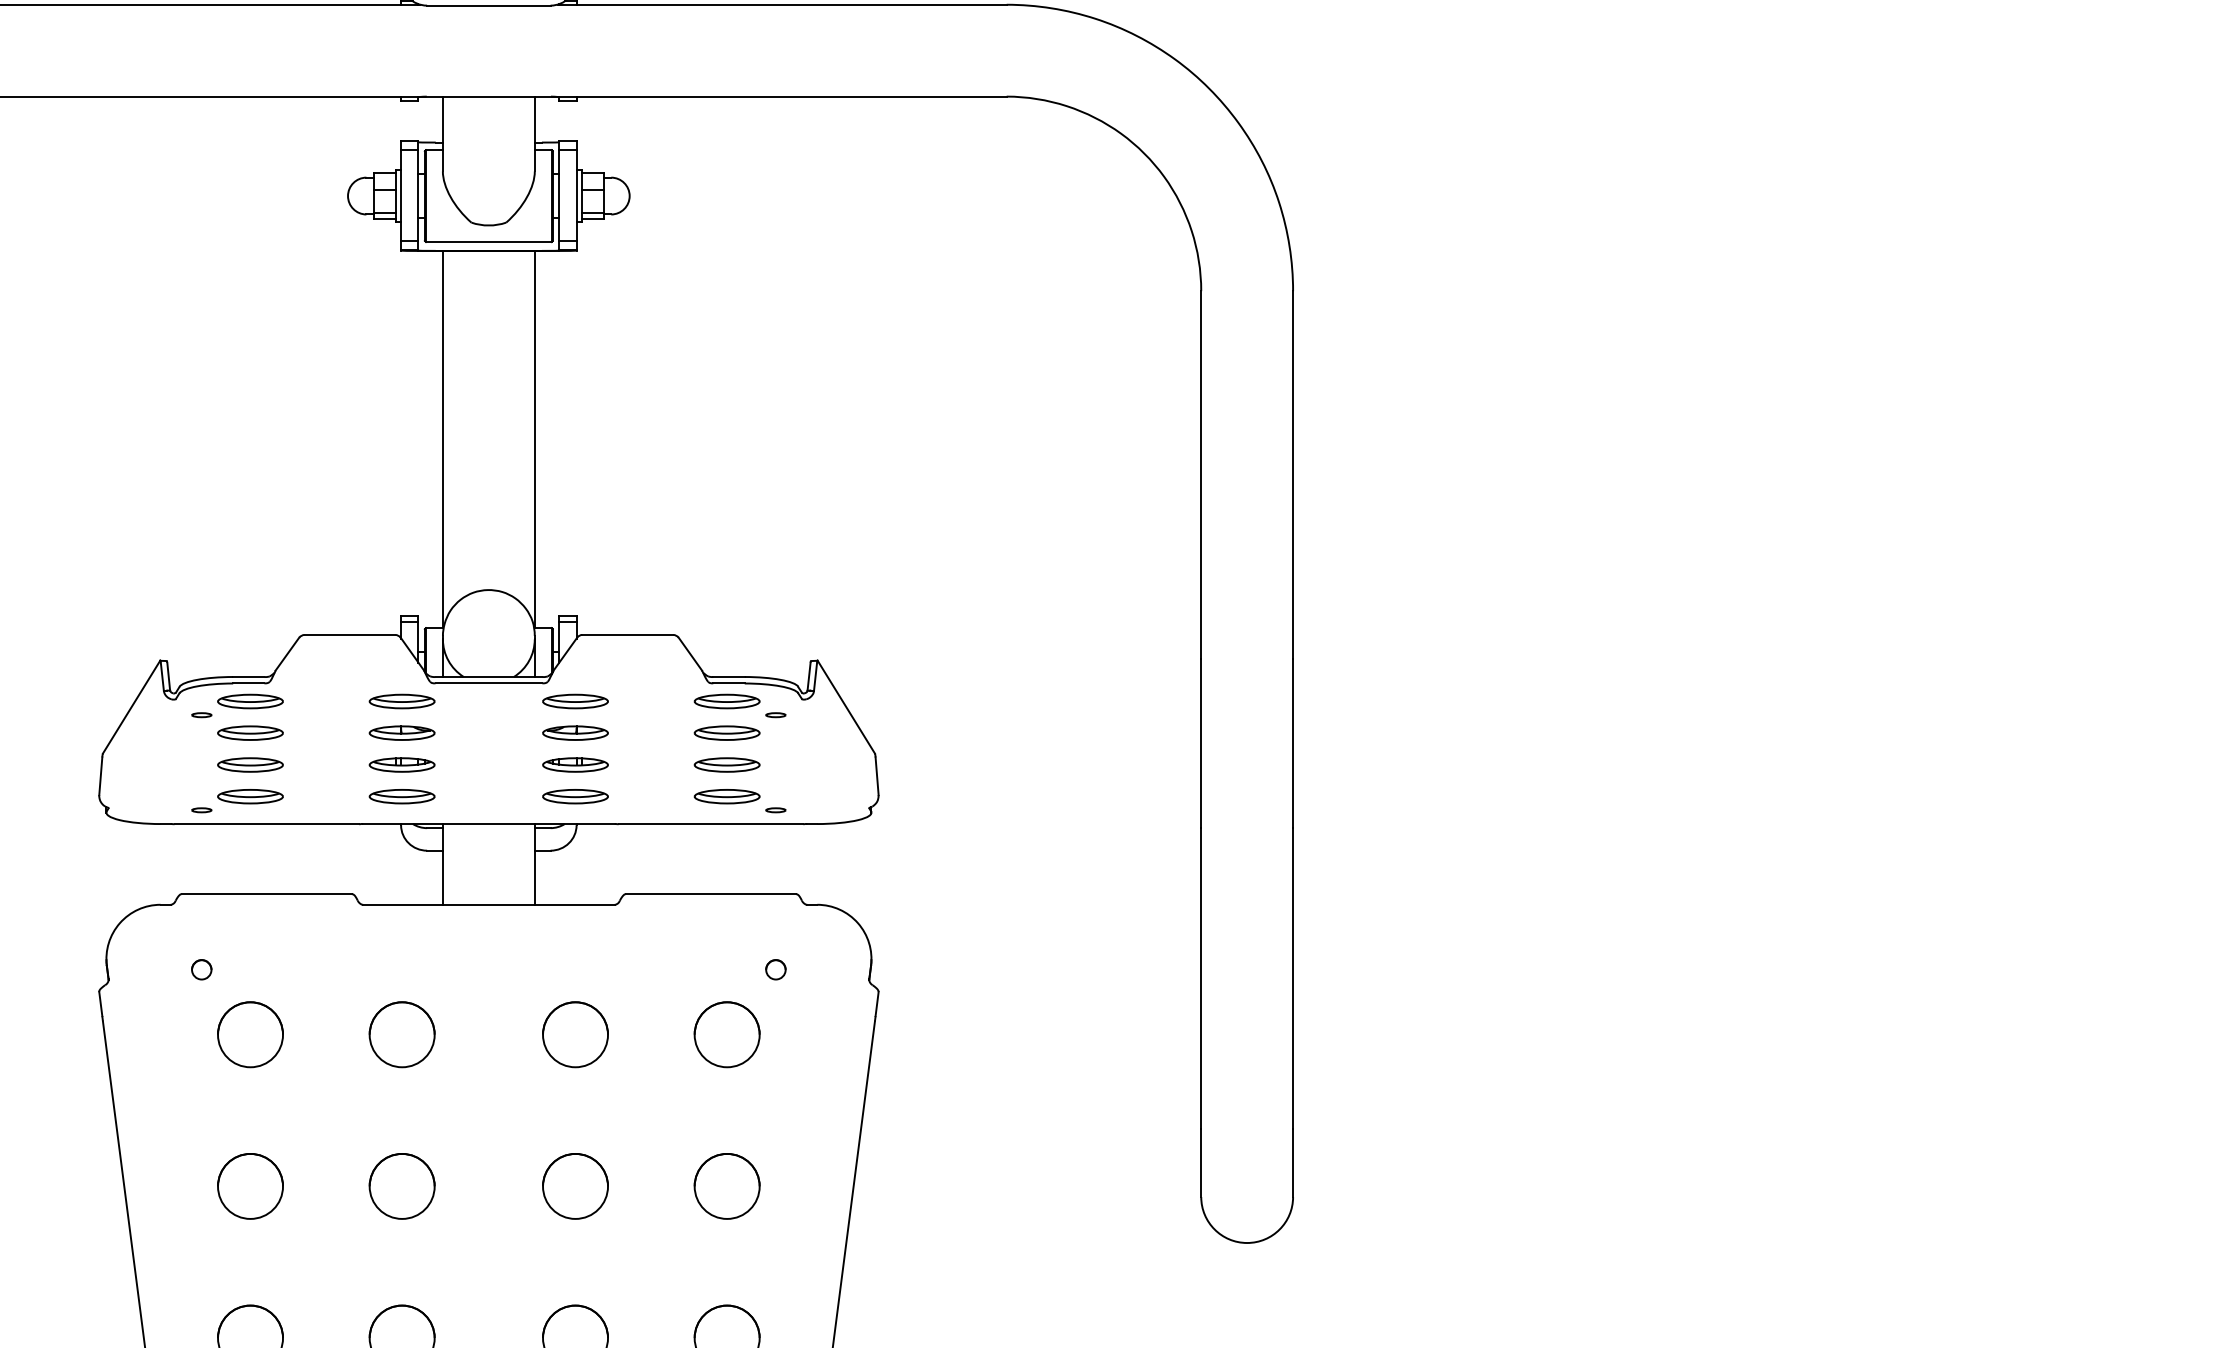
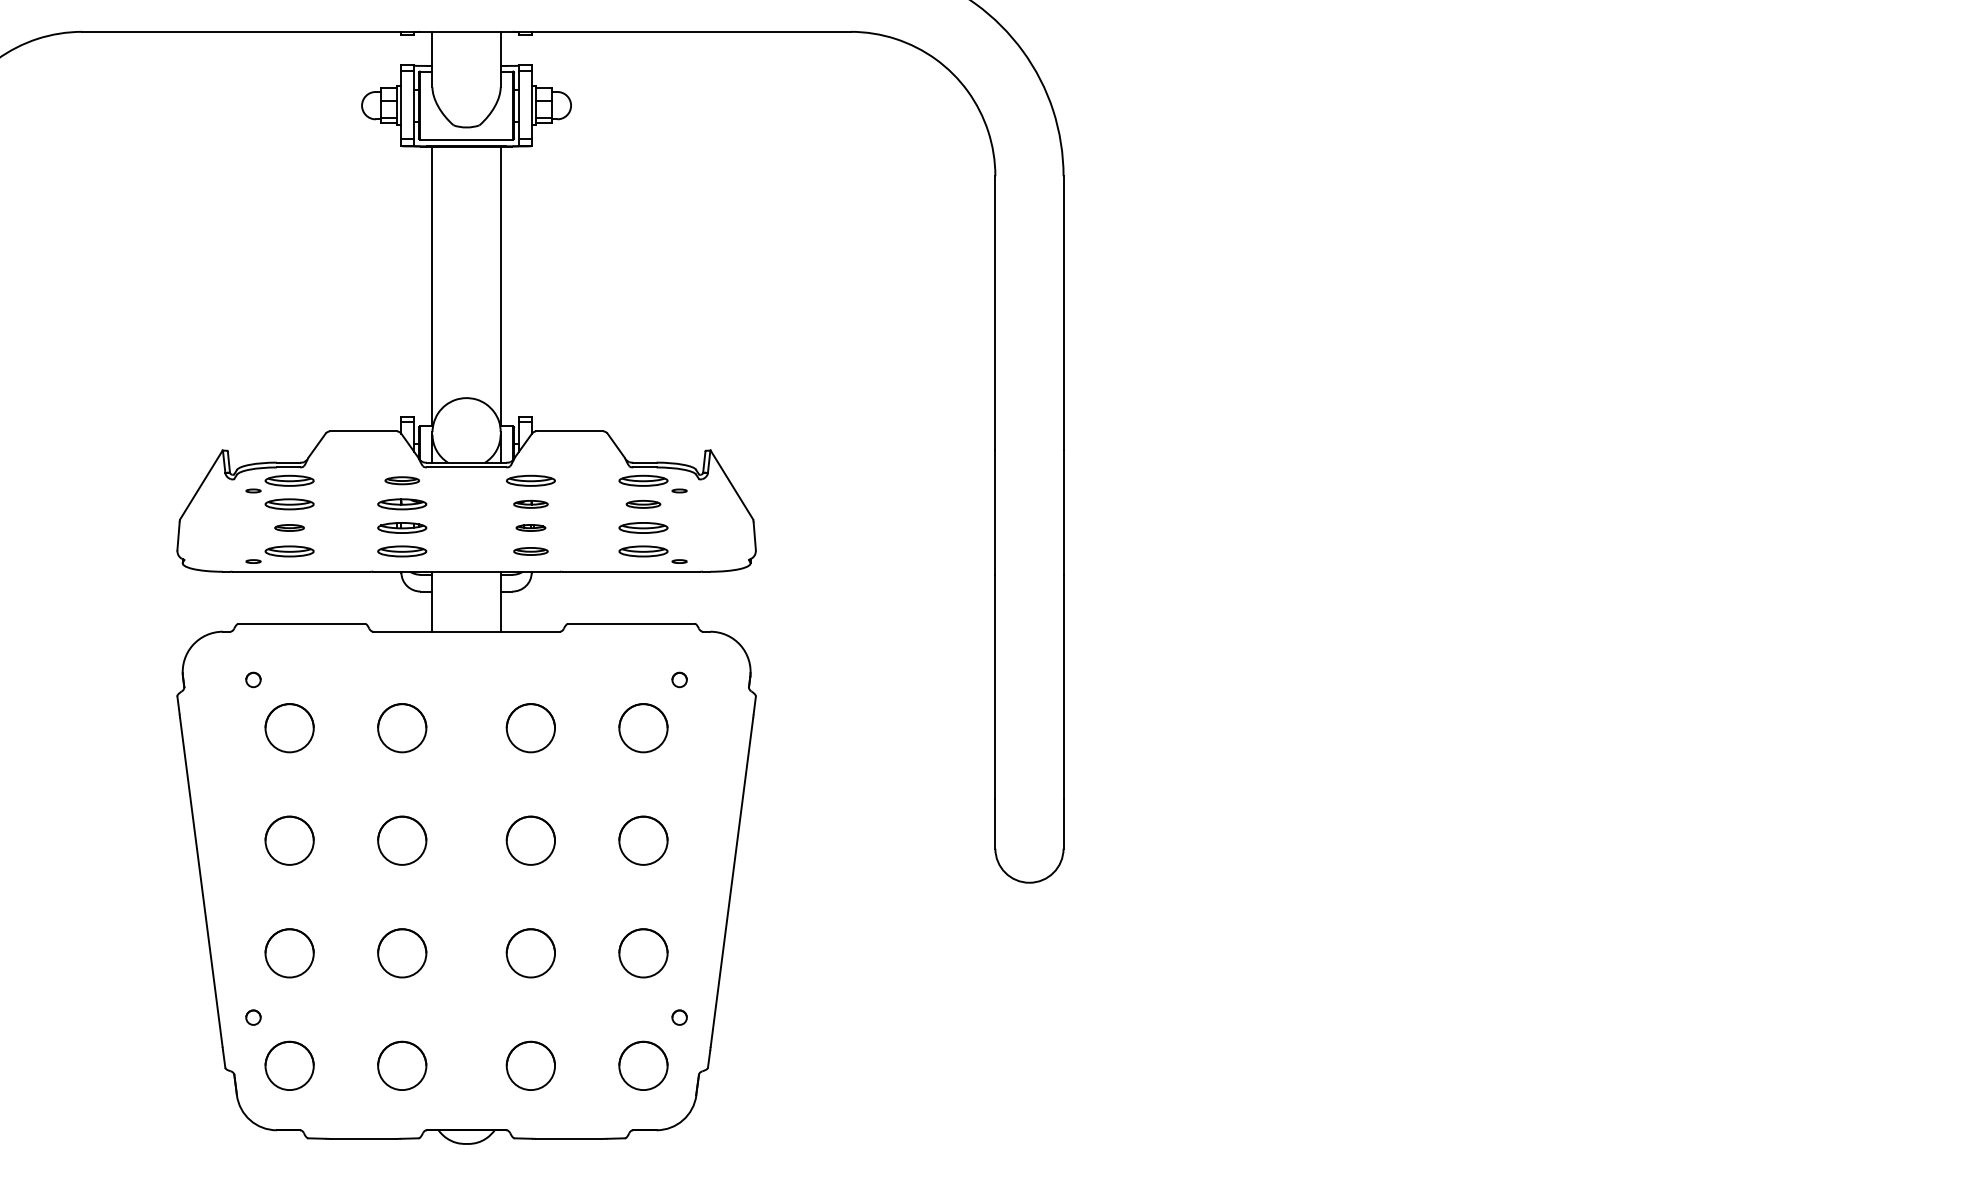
part: (402, 701) -> (402, 480), size x0.7
part: (574, 733) -> (530, 504), size x0.7
part: (727, 733) -> (643, 504), size x0.7
part: (250, 764) -> (289, 527), size x0.6
part: (574, 764) -> (530, 527), size x0.6
part: (574, 796) -> (530, 551), size x0.7

